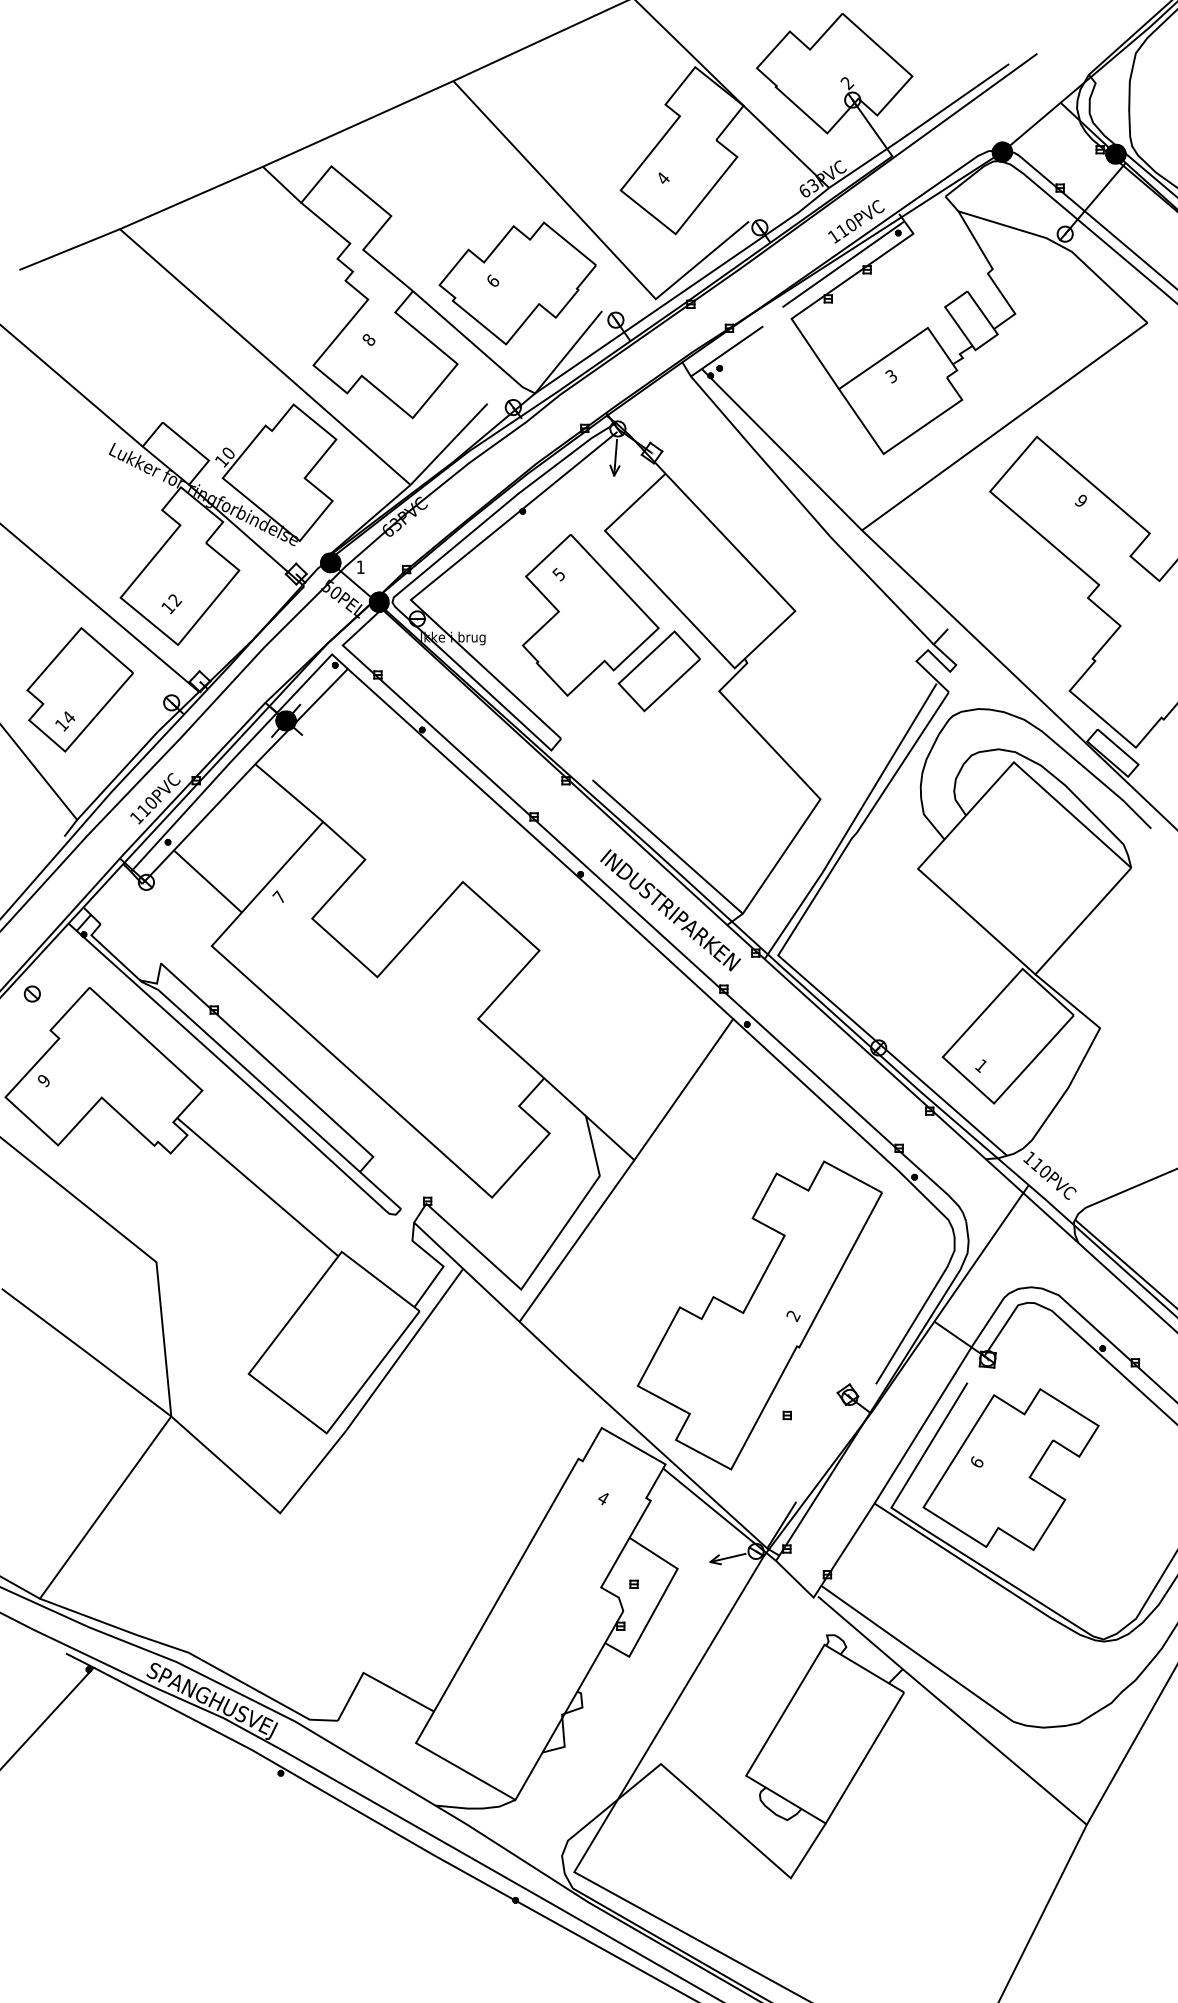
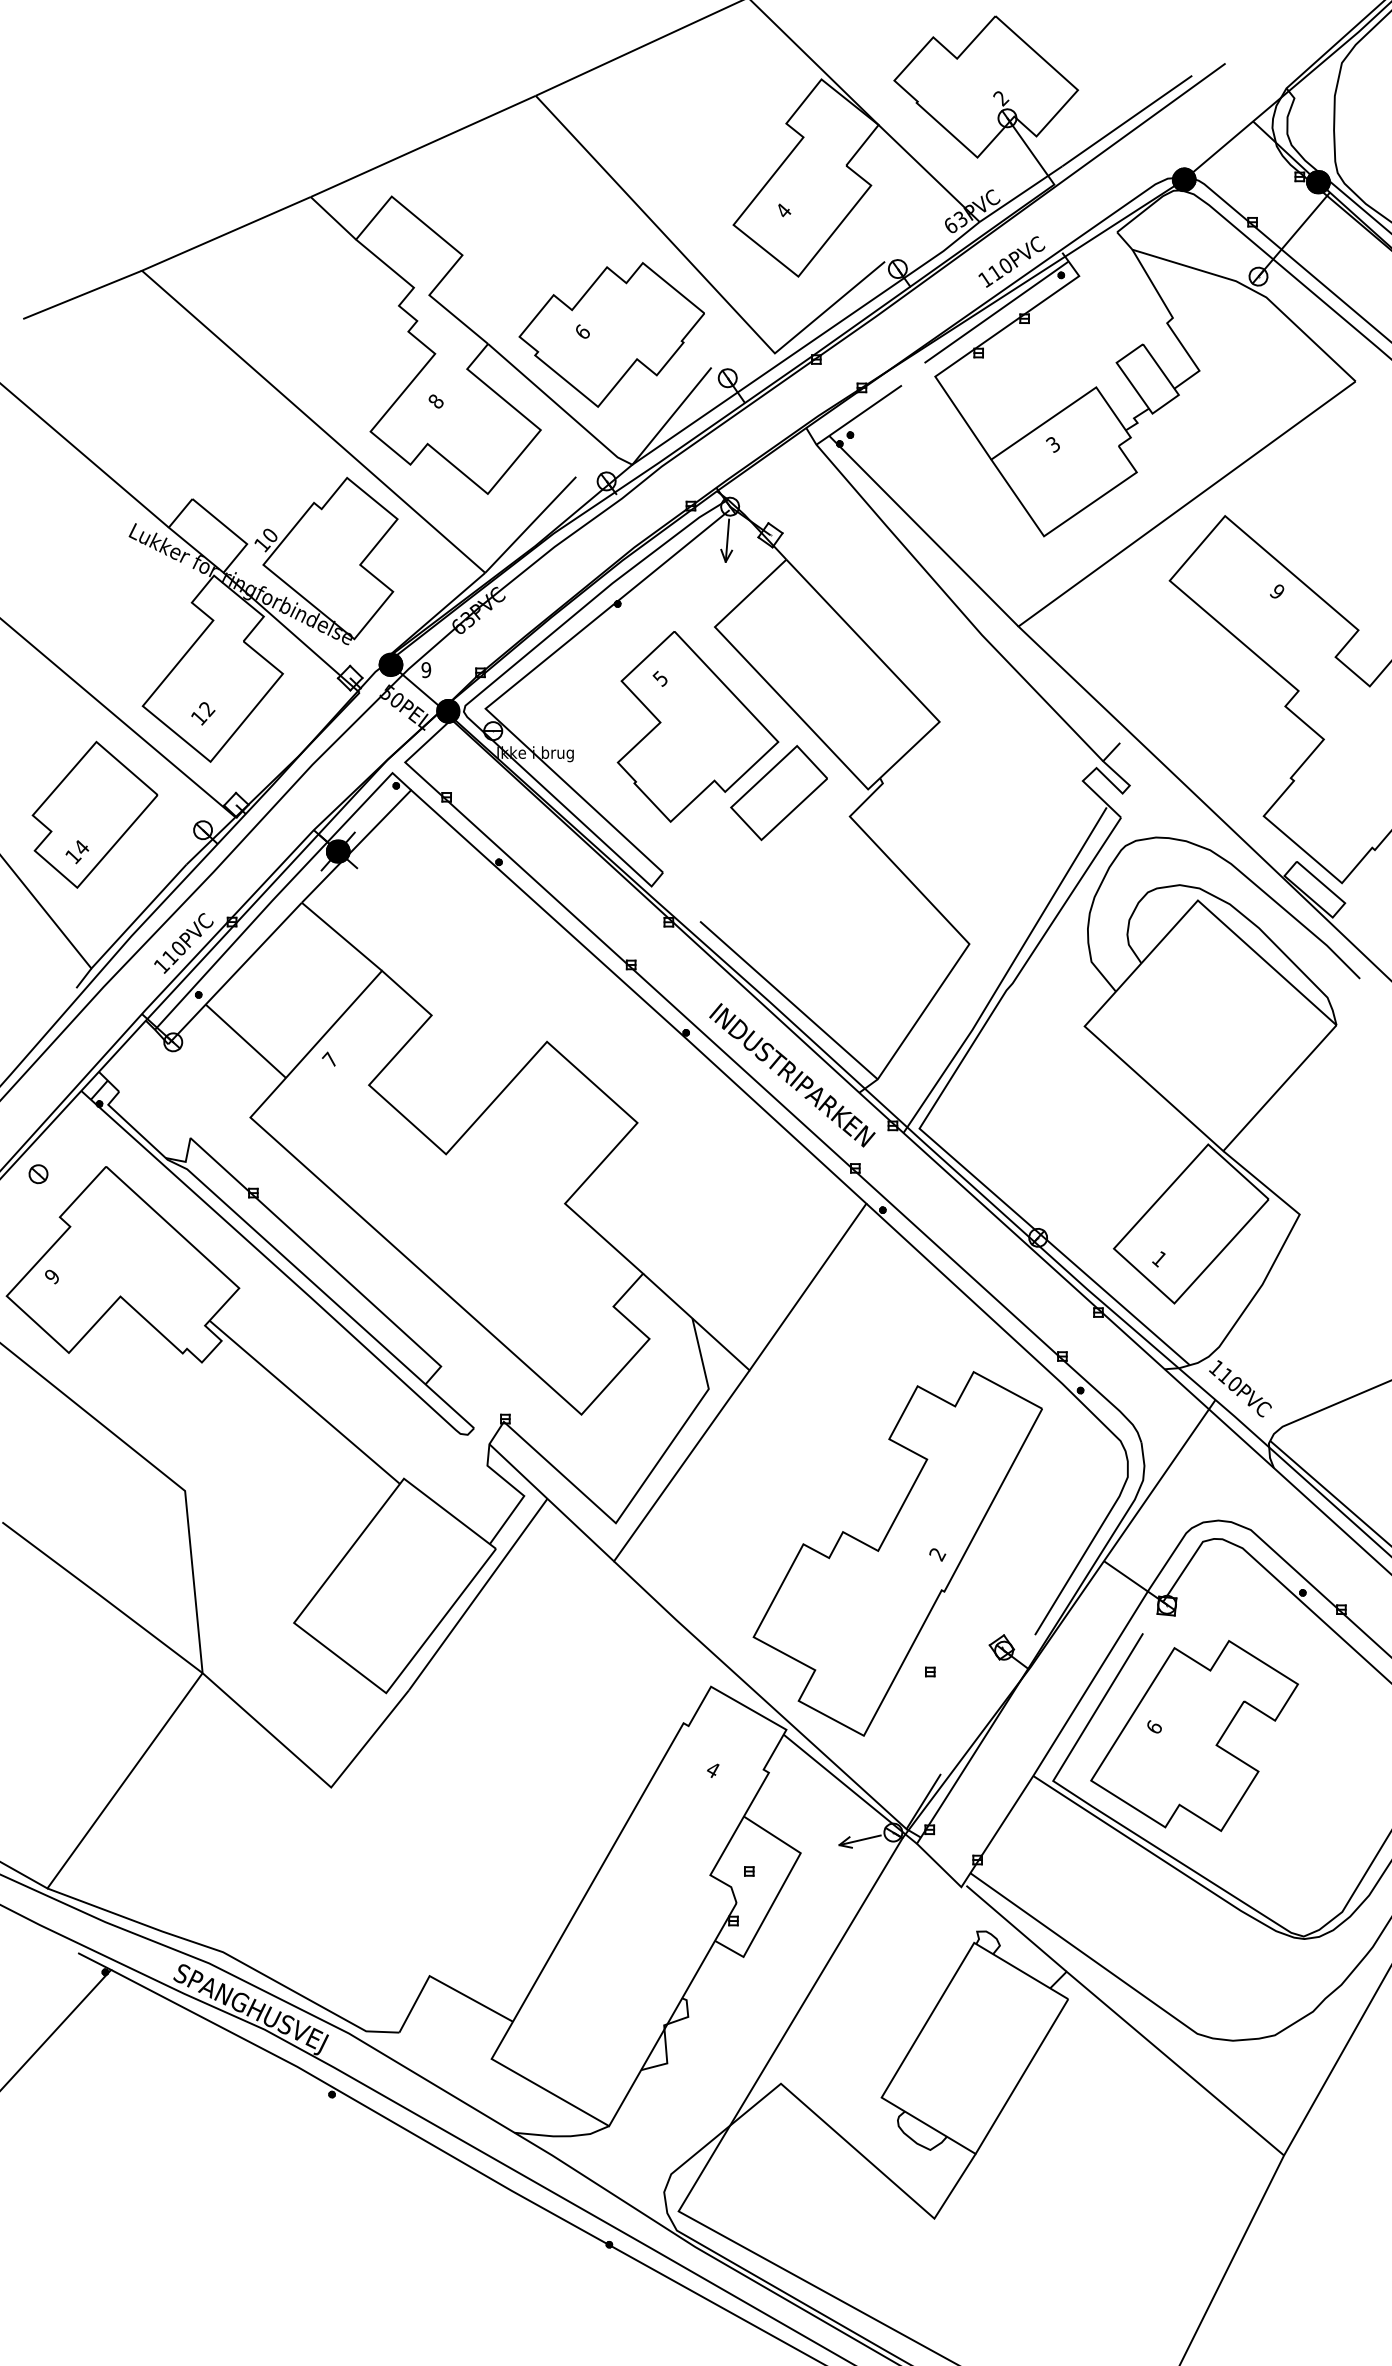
text: (360, 567) -> (426, 670), 1 -> 9

